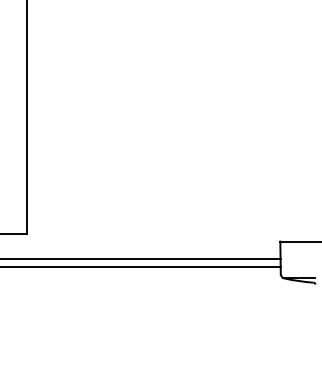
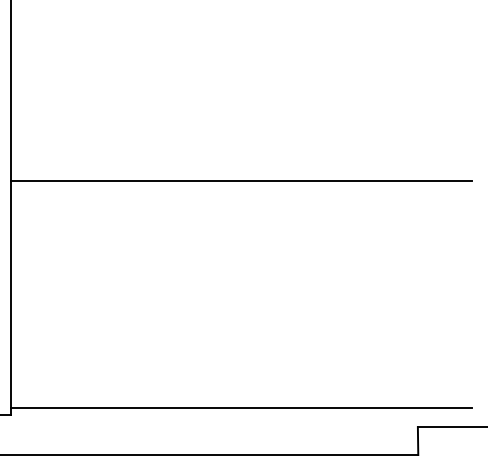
line: (170, 88) -> (241, 181), added
line: (170, 229) -> (241, 407), added

